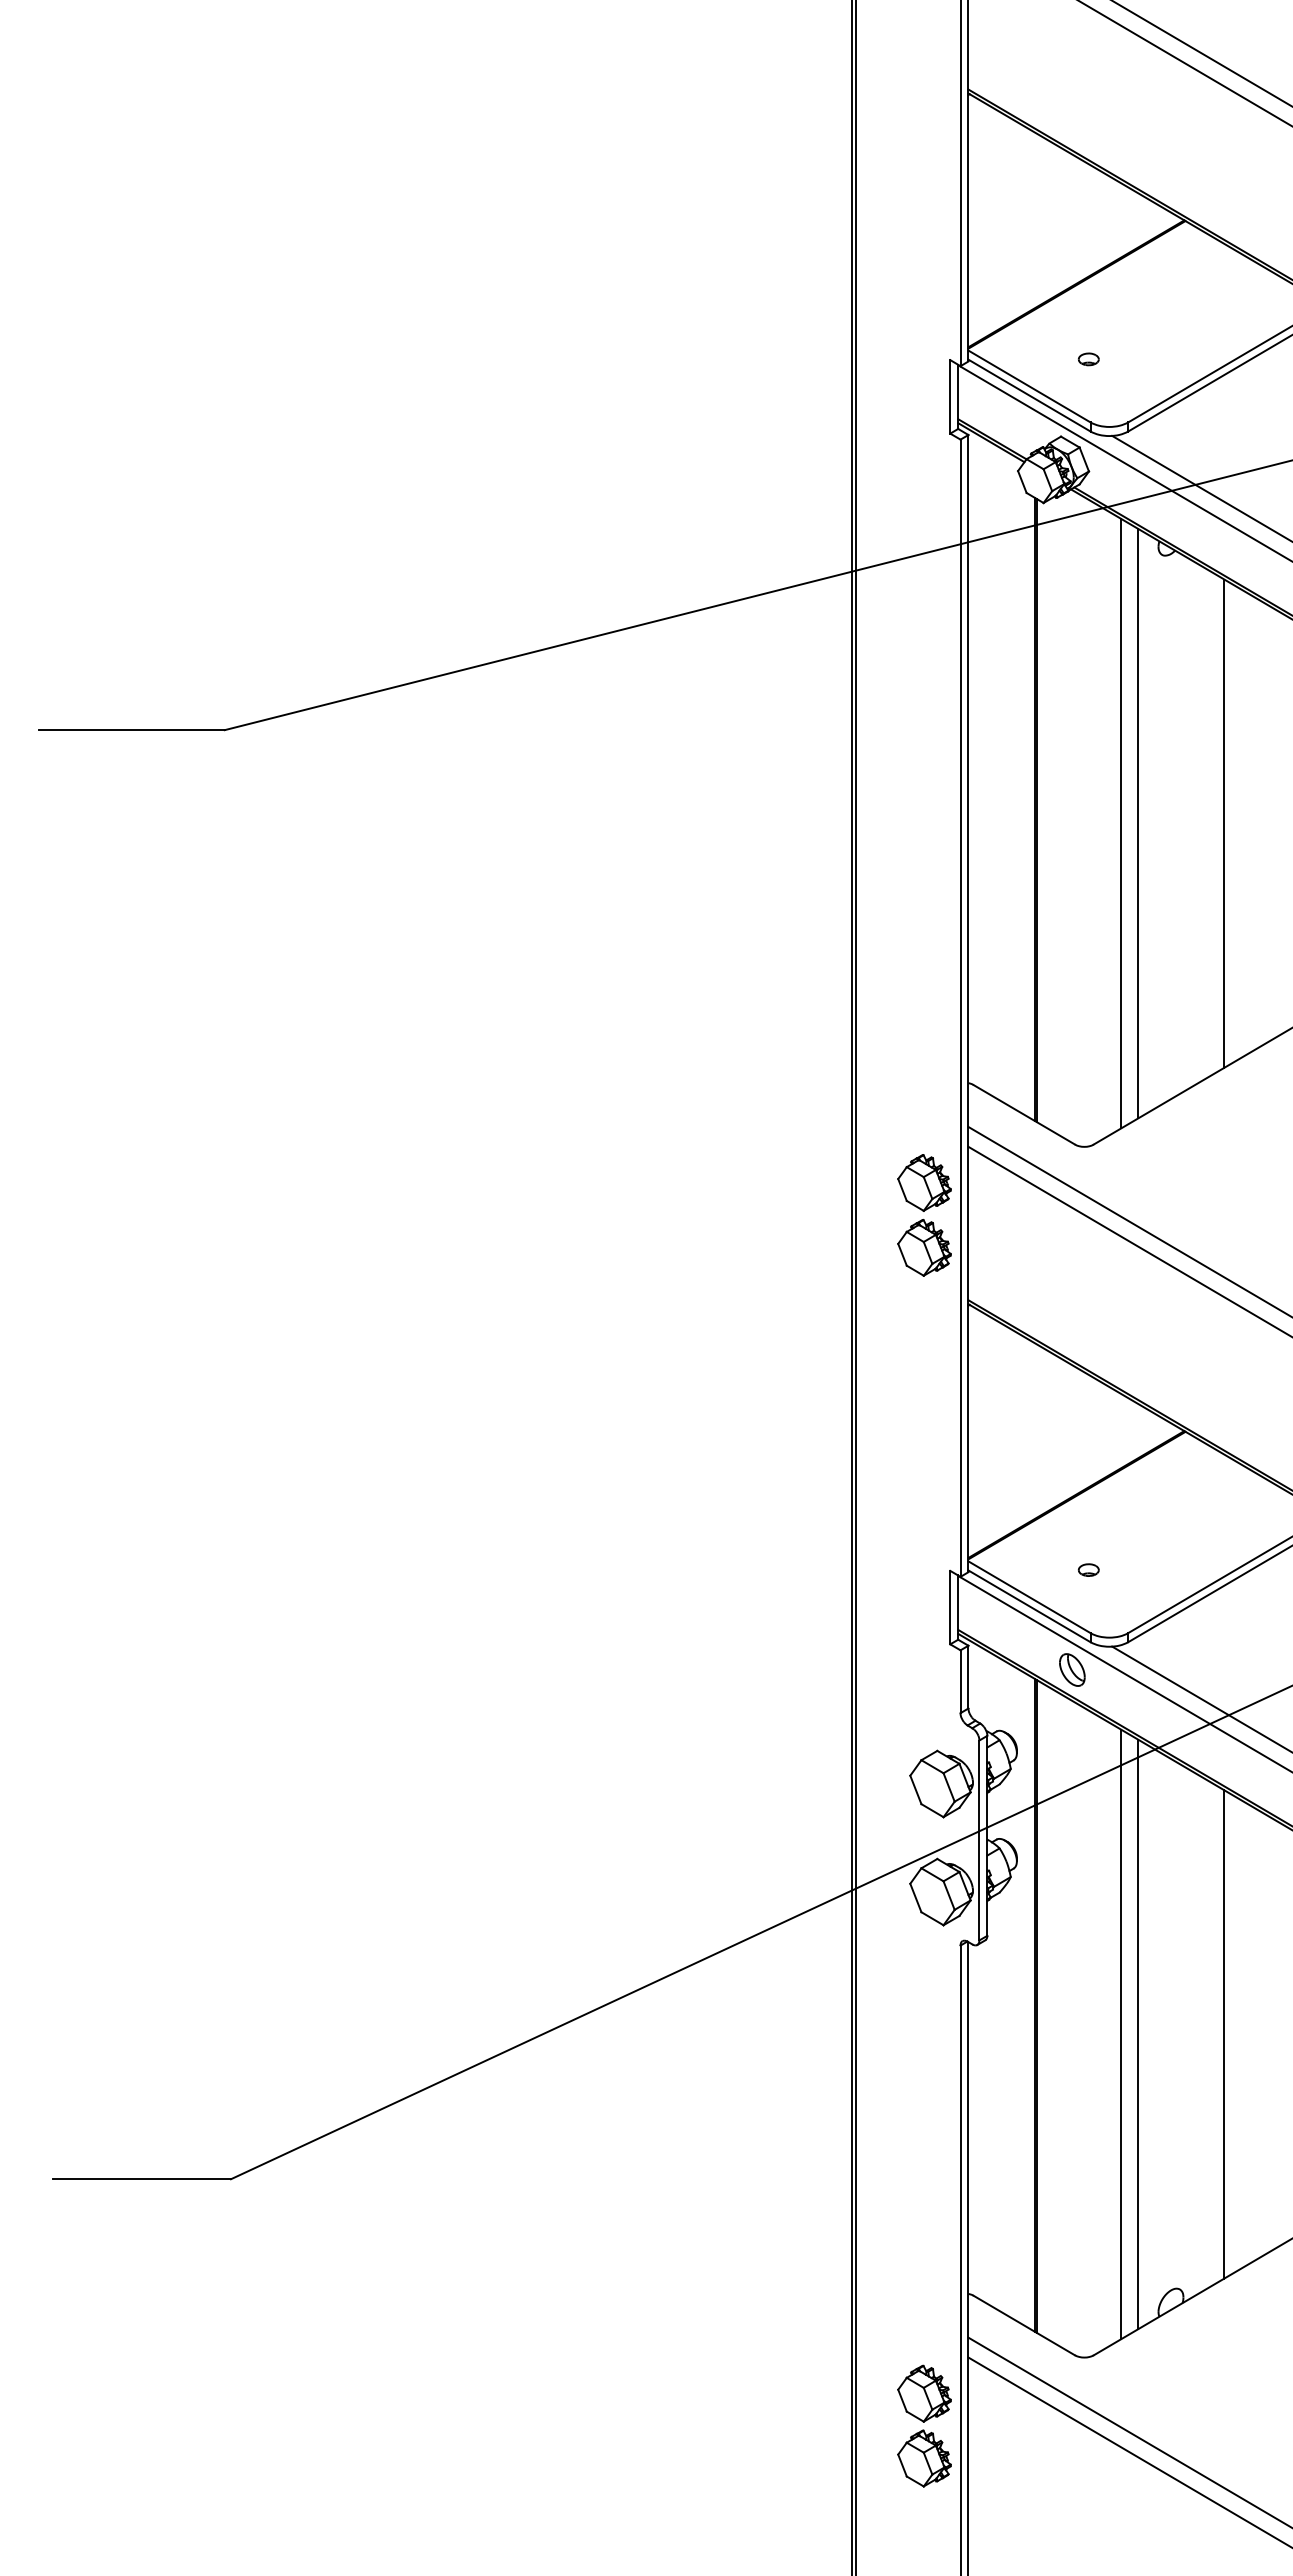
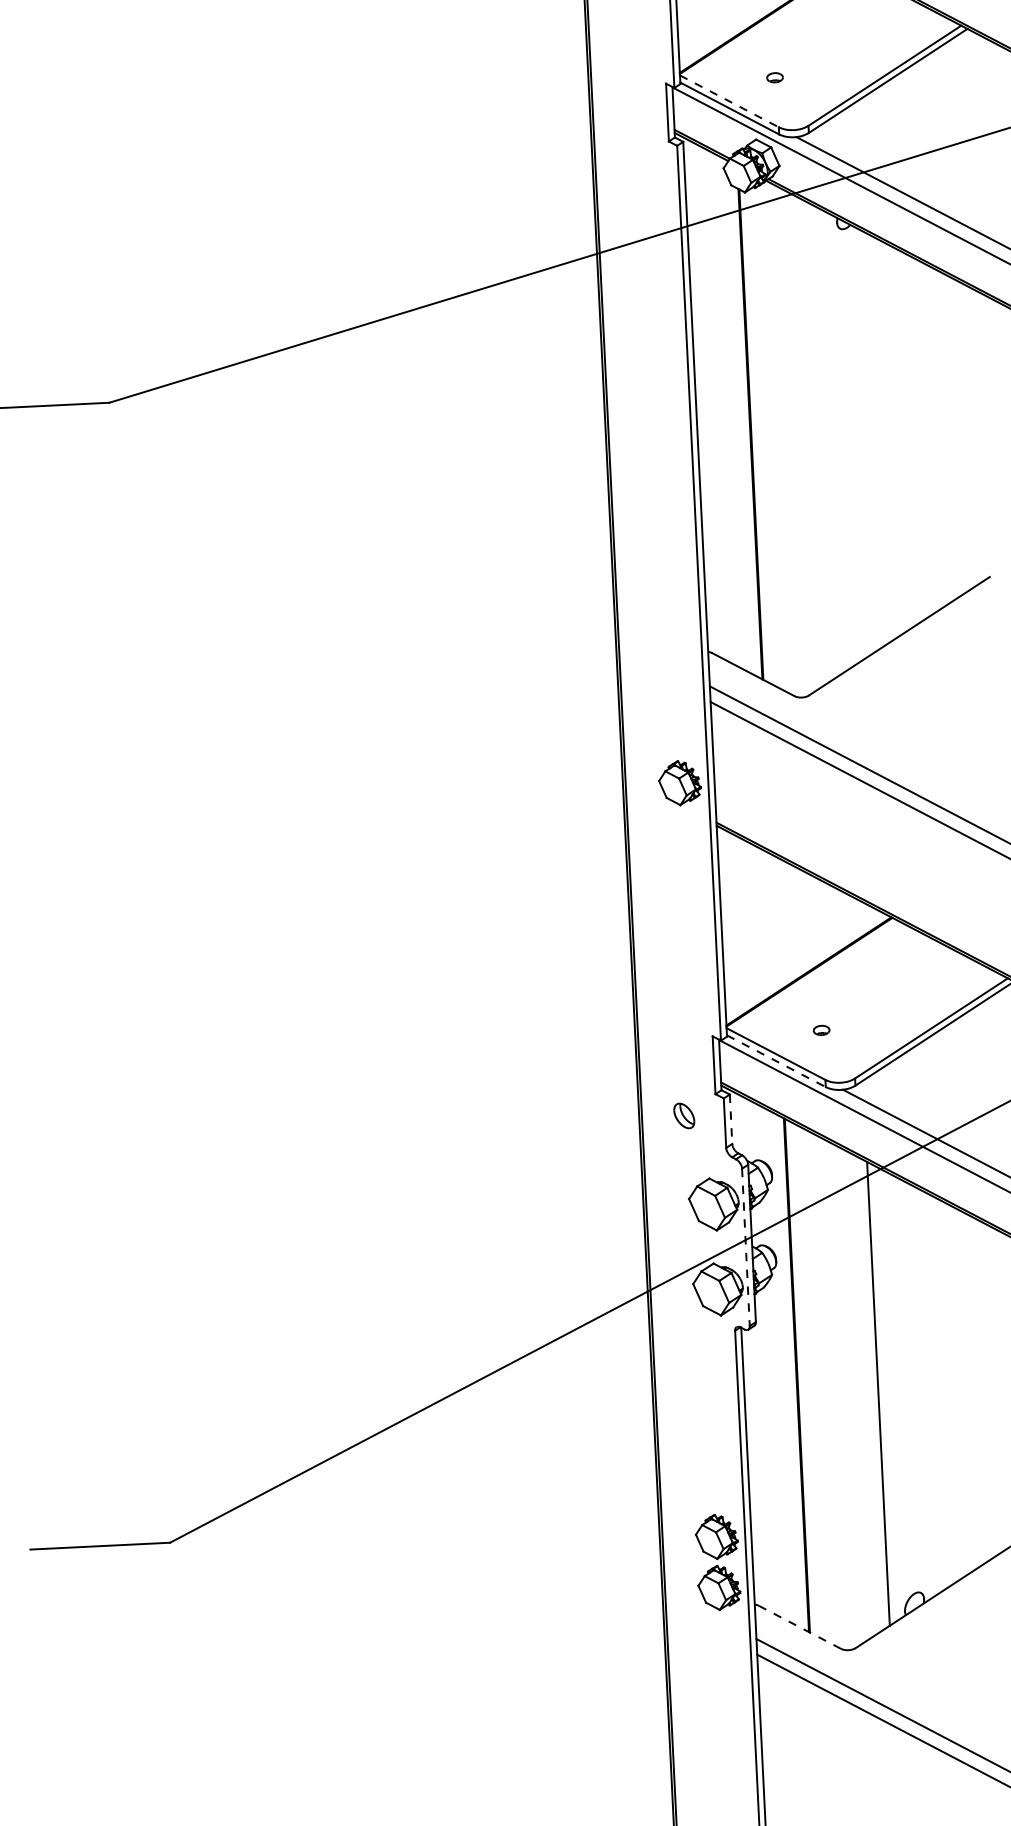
line: (1029, 386) -> (729, 101), solid -> dashed
line: (1121, 823) -> (818, 441), removed
line: (1138, 823) -> (832, 441), removed
line: (1224, 823) -> (899, 437), removed
part: (924, 1182) -> (677, 731), removed
line: (1029, 1606) -> (776, 1061), solid -> dashed
part: (1072, 1669) -> (684, 1115), moved
line: (968, 1677) -> (731, 1119), solid -> dashed
line: (979, 1840) -> (746, 1247), solid -> dashed
line: (1121, 2034) -> (865, 1394), removed
line: (1224, 2034) -> (946, 1390), removed
line: (1024, 2325) -> (800, 1627), solid -> dashed
part: (924, 2425) -> (718, 1561), moved

